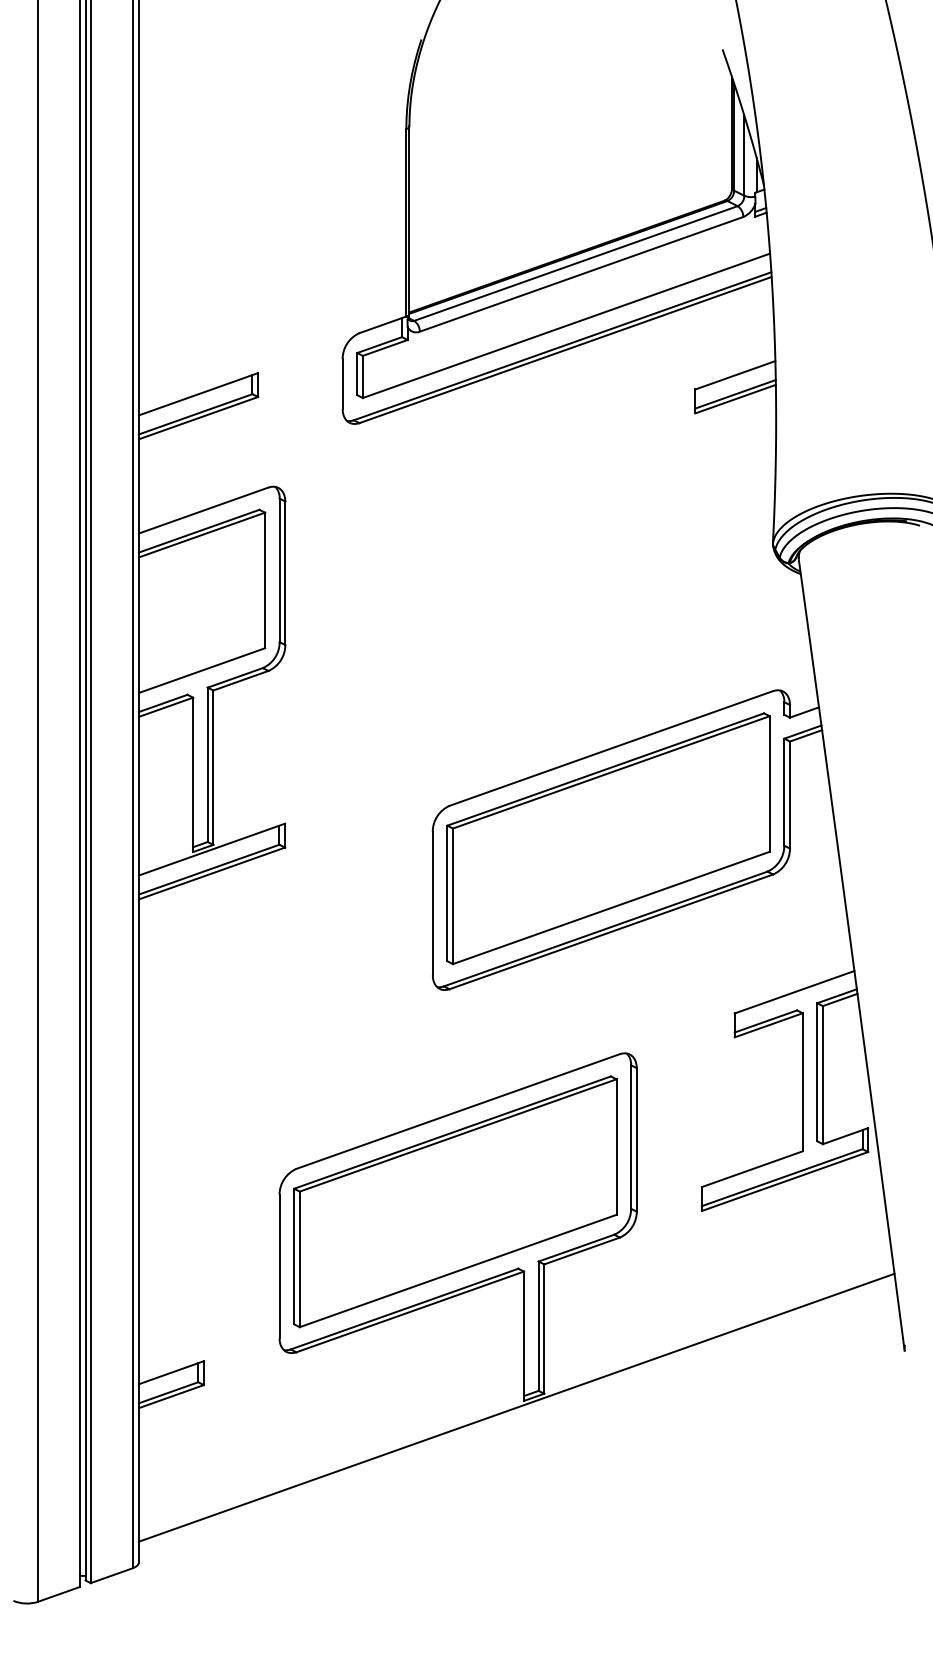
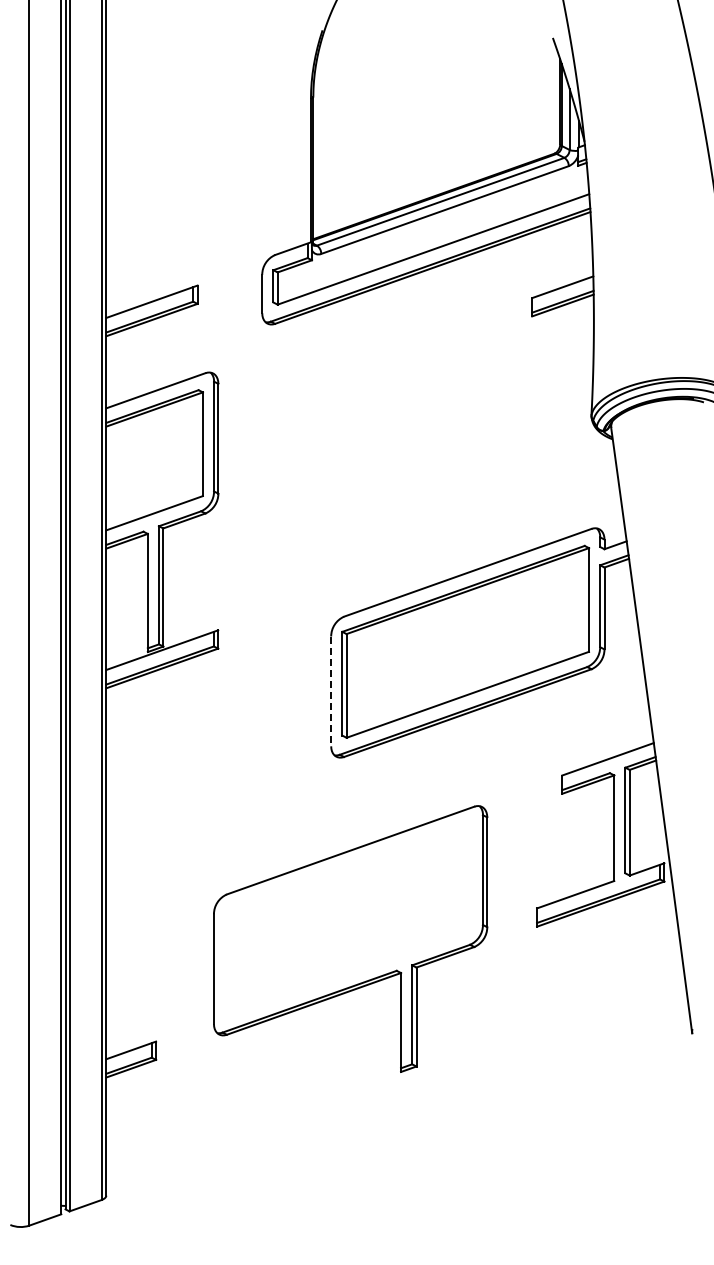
line: (433, 903) -> (331, 691), solid -> dashed
part: (455, 1201) -> (348, 919), removed
line: (516, 1406) -> (395, 1076), removed

